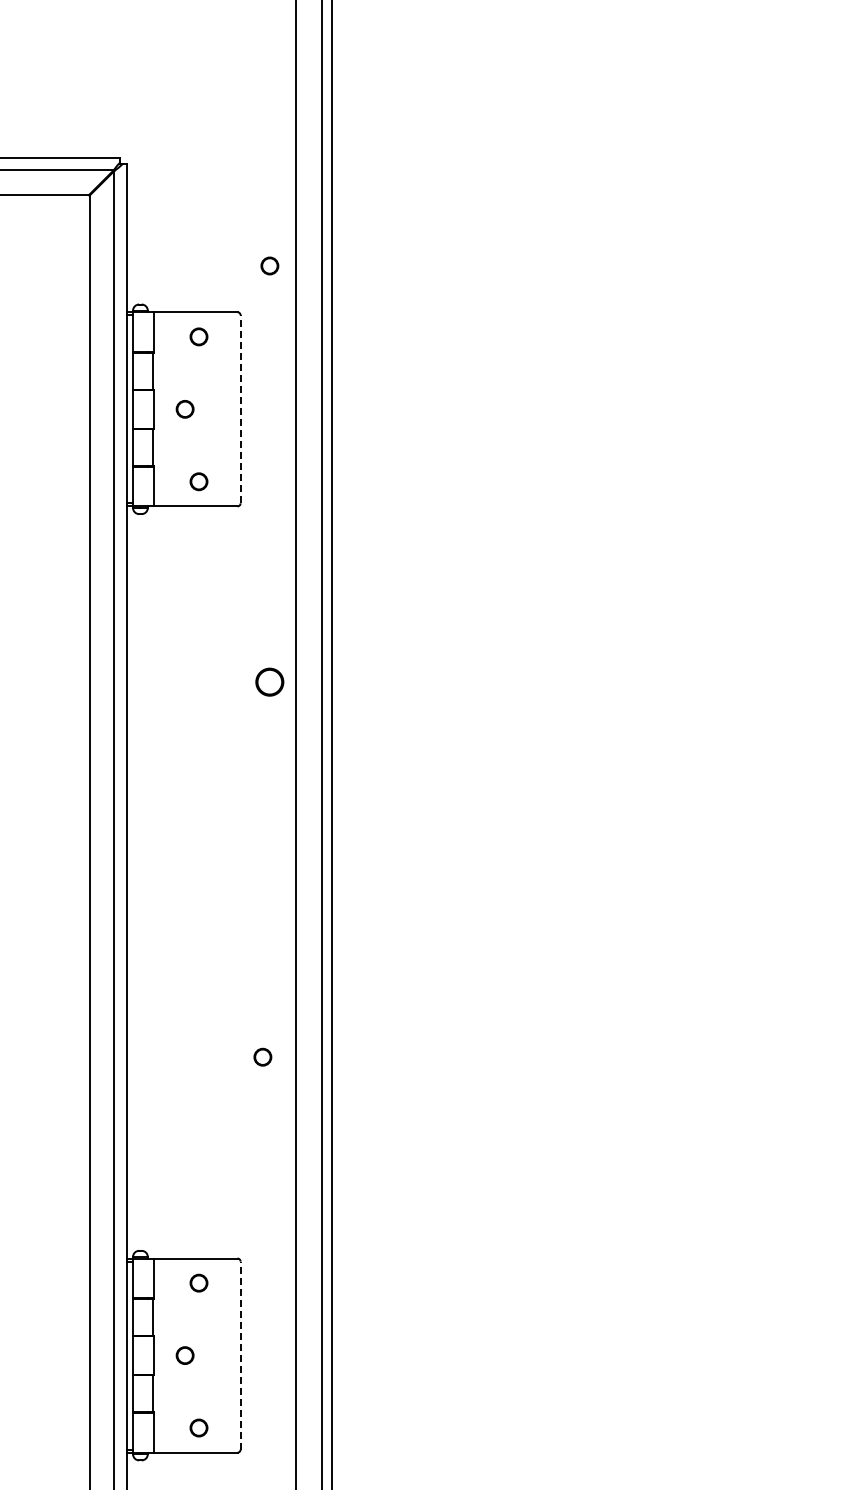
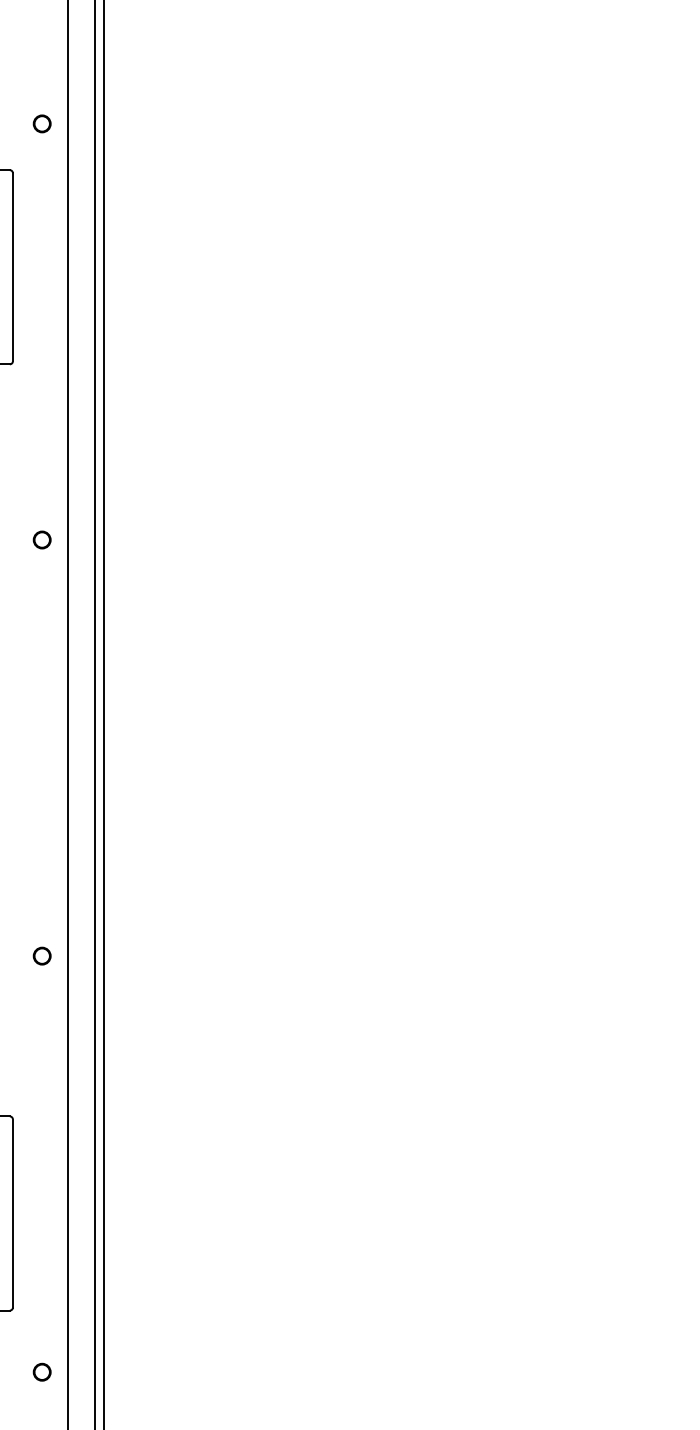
line: (240, 408) -> (12, 266), dashed -> solid
part: (269, 681) -> (41, 539), size x0.62
part: (262, 1056) -> (41, 955), moved
line: (240, 1355) -> (12, 1213), dashed -> solid

